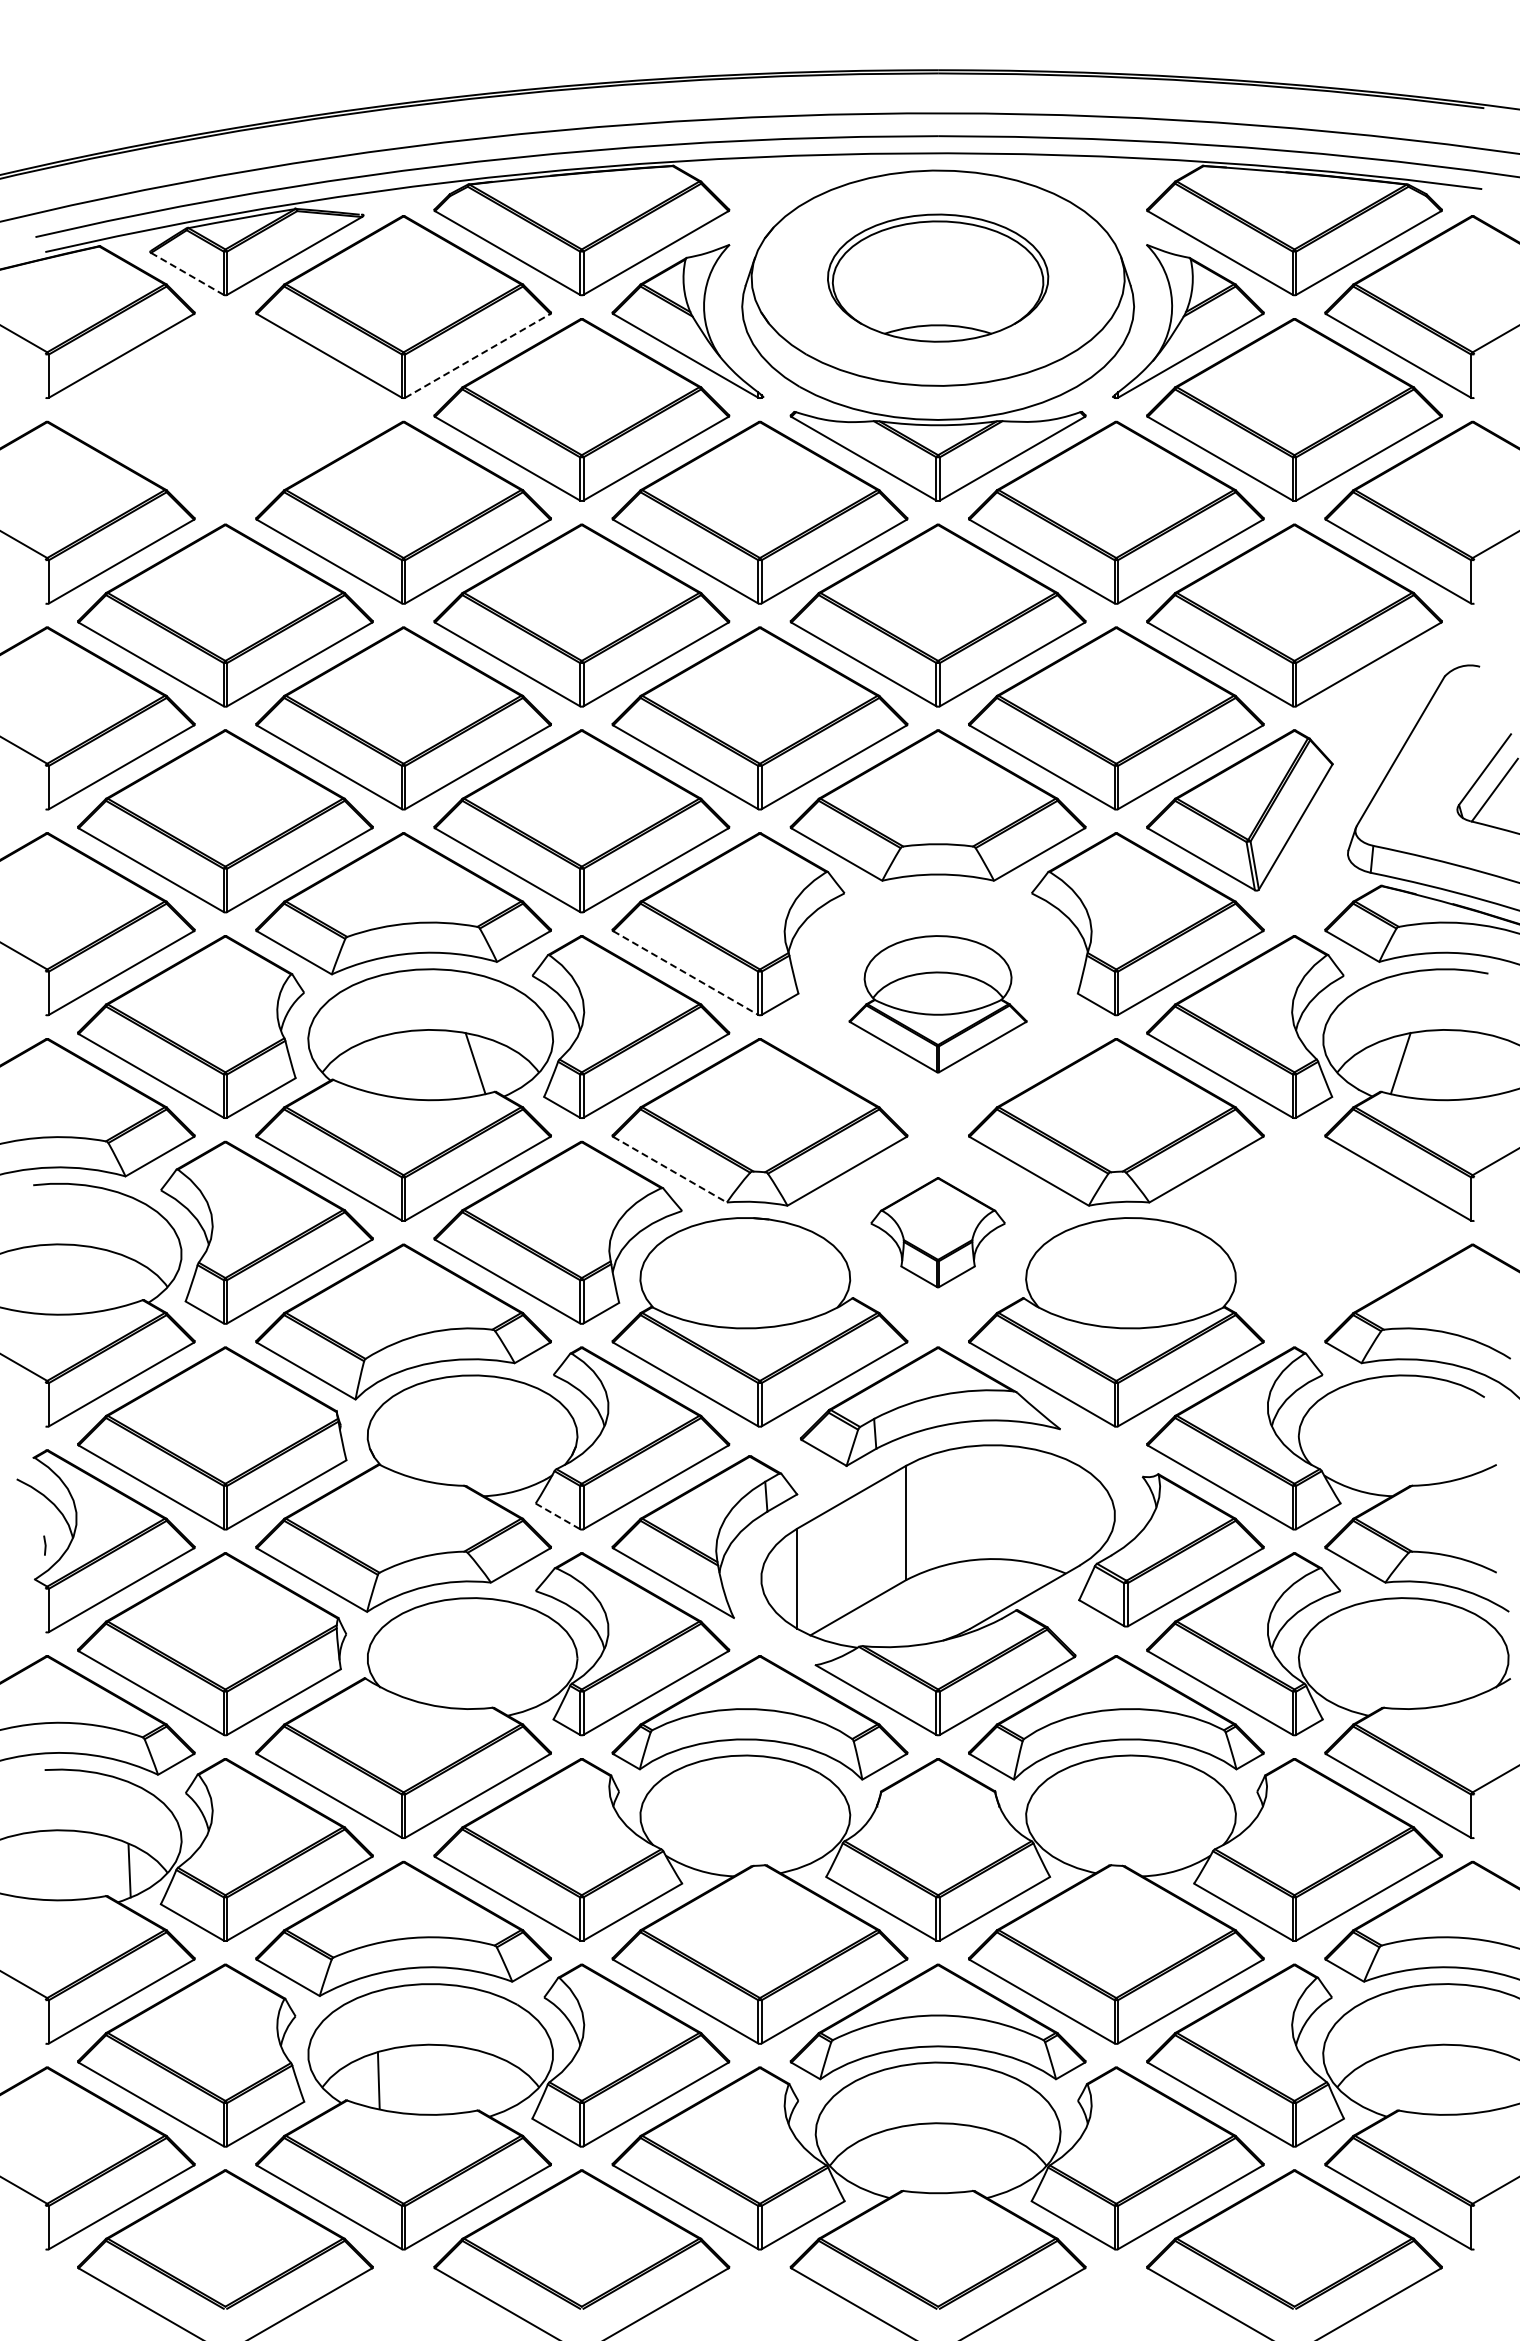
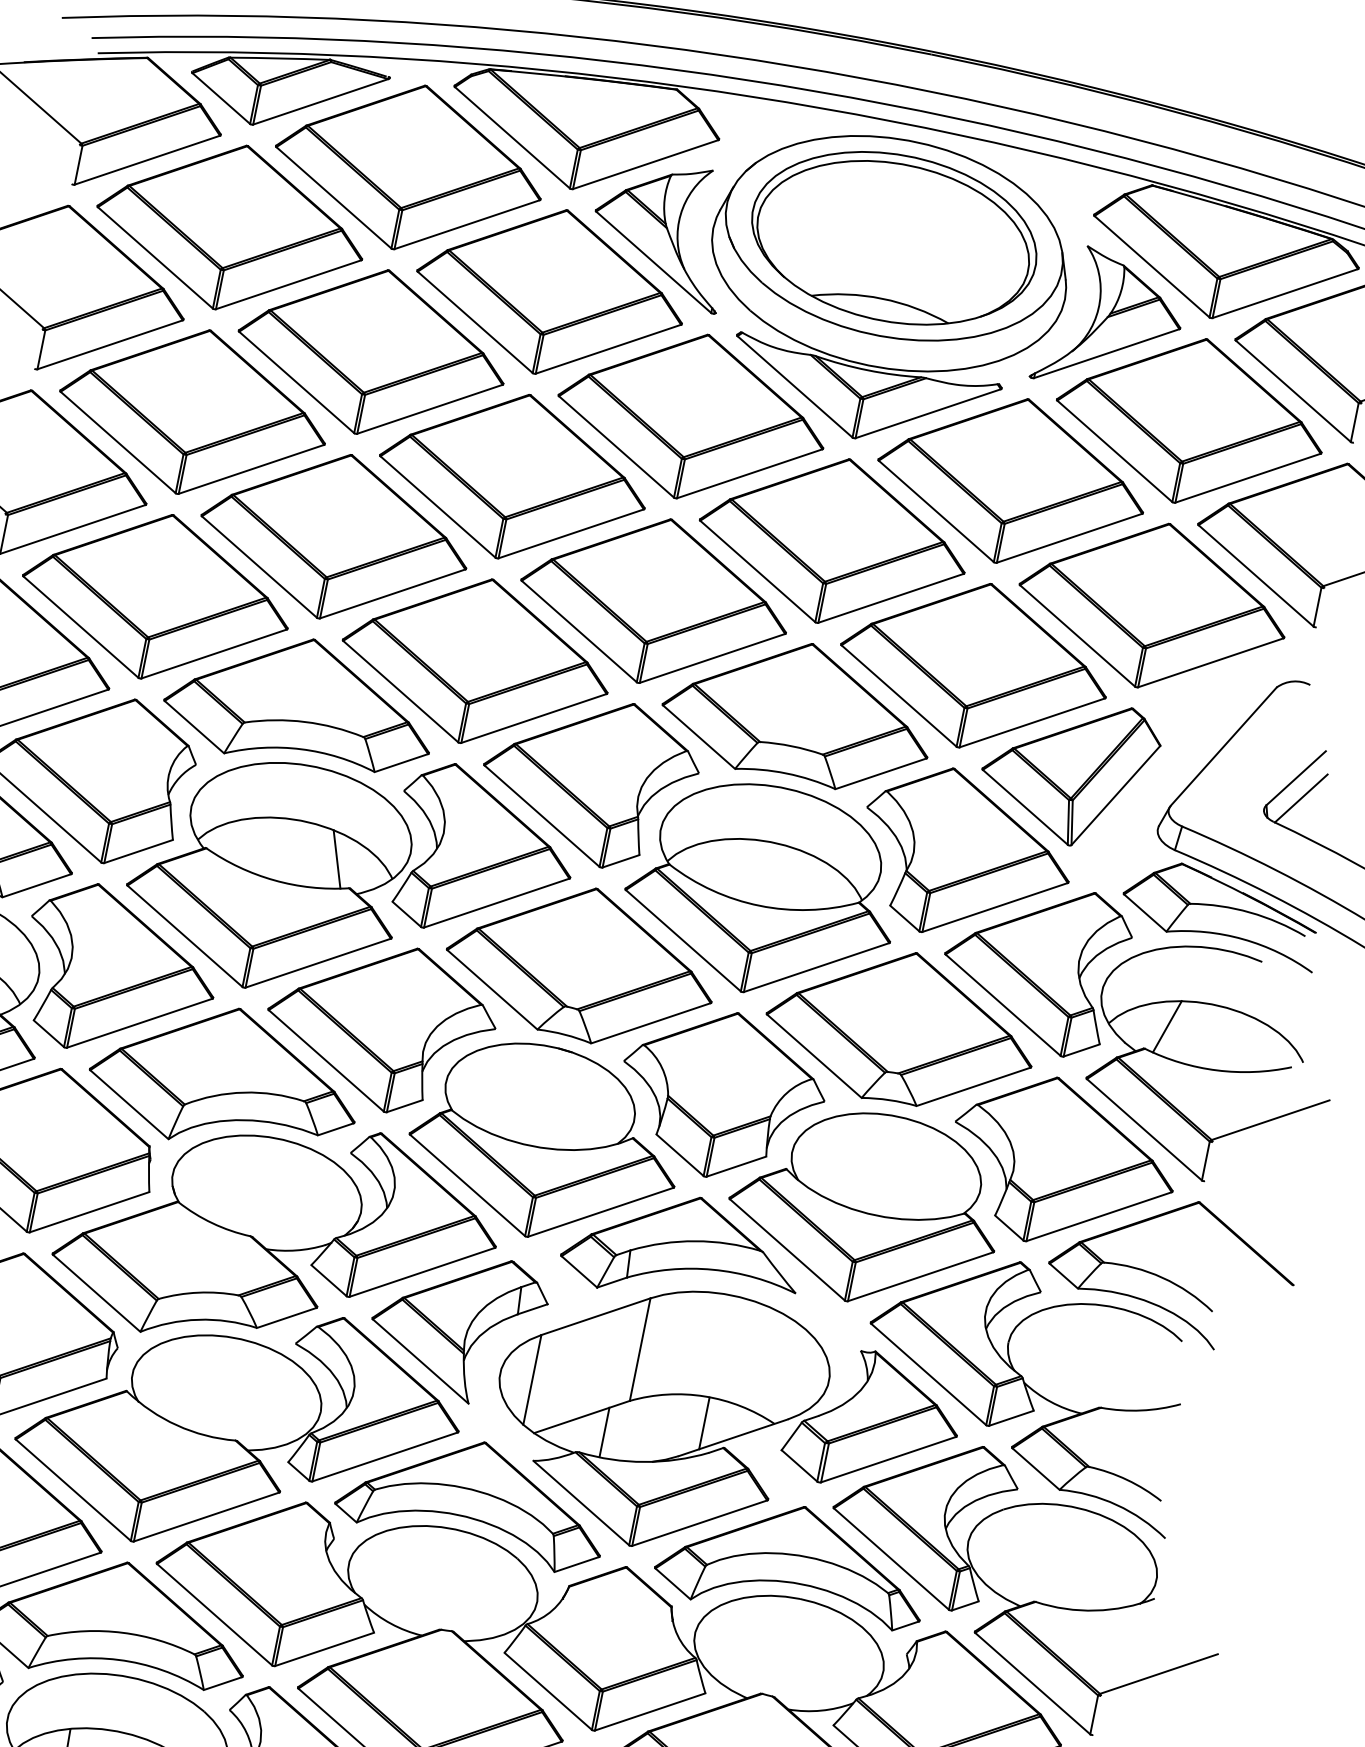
line: (187, 273) -> (221, 98), dashed -> solid
part: (937, 277) -> (893, 237), size x1.43
line: (477, 355) -> (466, 224), dashed -> solid
part: (225, 409) -> (230, 227), added
line: (685, 973) -> (541, 816), dashed -> solid
part: (937, 1003) -> (762, 889), size x1.67
line: (670, 1169) -> (492, 989), dashed -> solid
part: (937, 1232) -> (721, 1094), size x1.67
part: (1317, 1232) -> (1062, 1163), added
line: (557, 1516) -> (328, 1280), dashed -> solid
line: (990, 1588) -> (704, 1423), added
line: (885, 1618) -> (604, 1431), added

